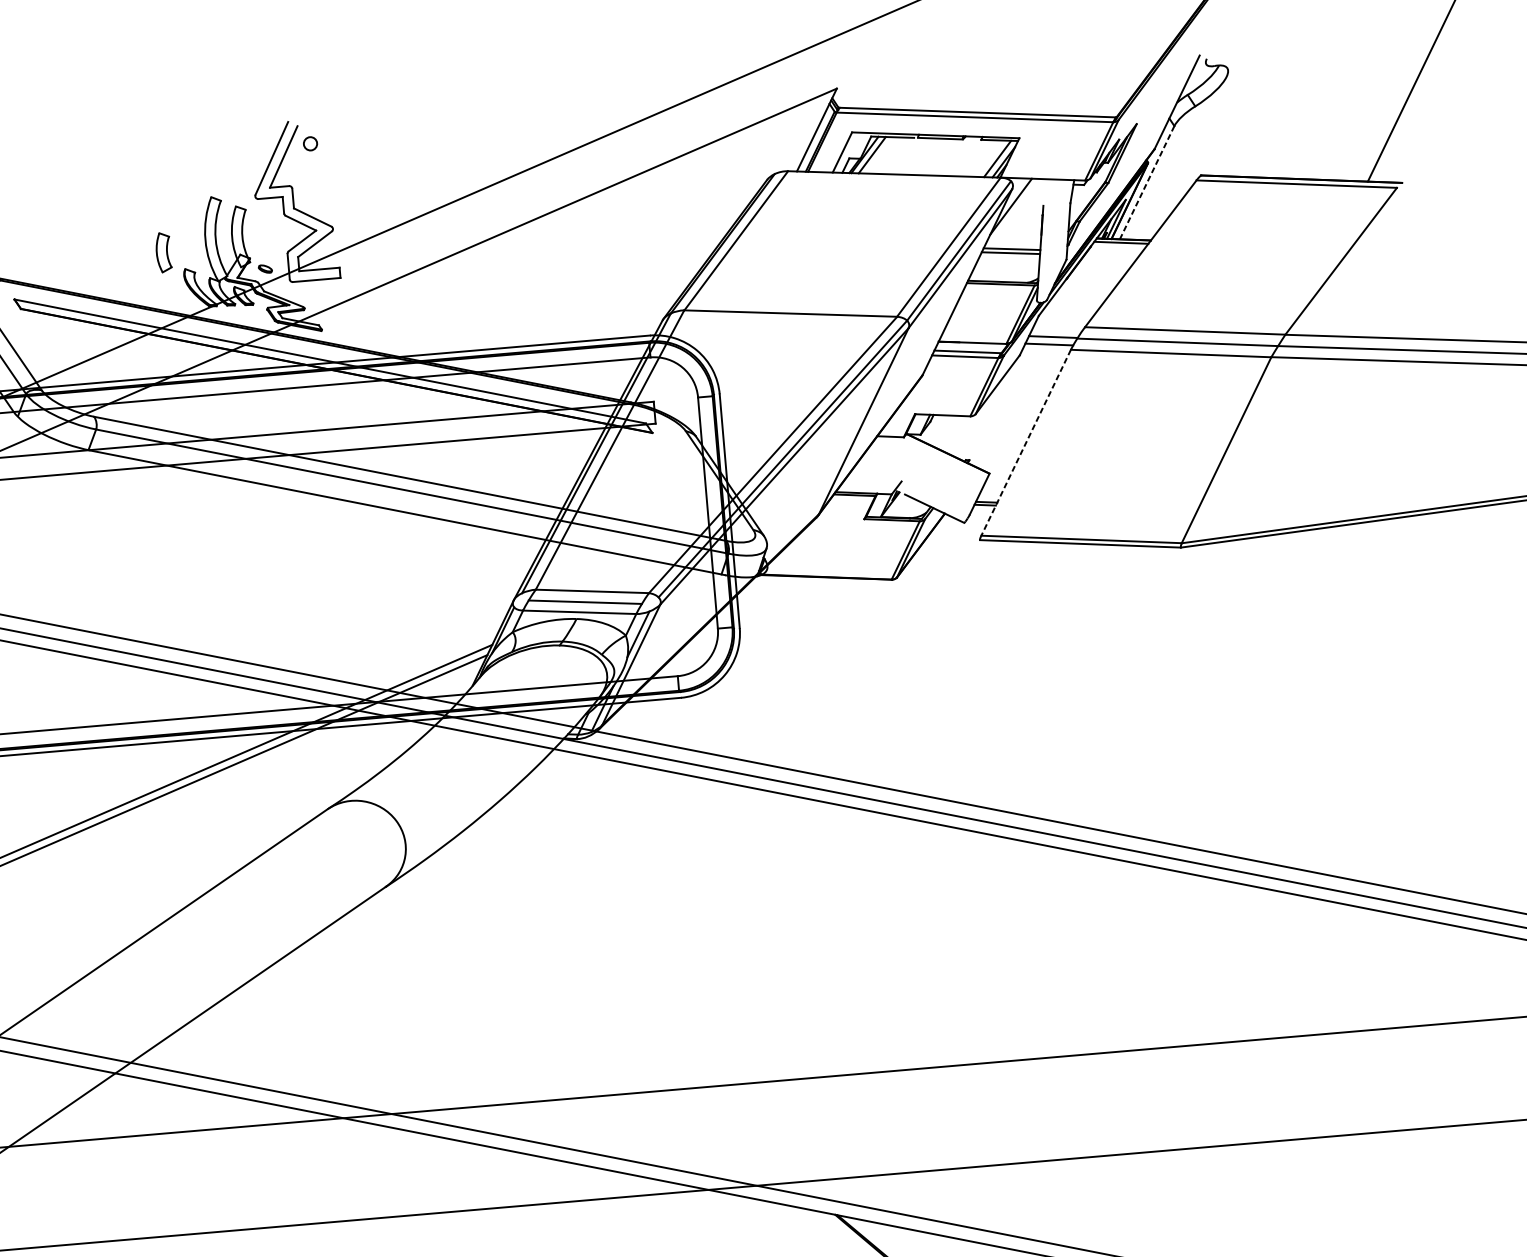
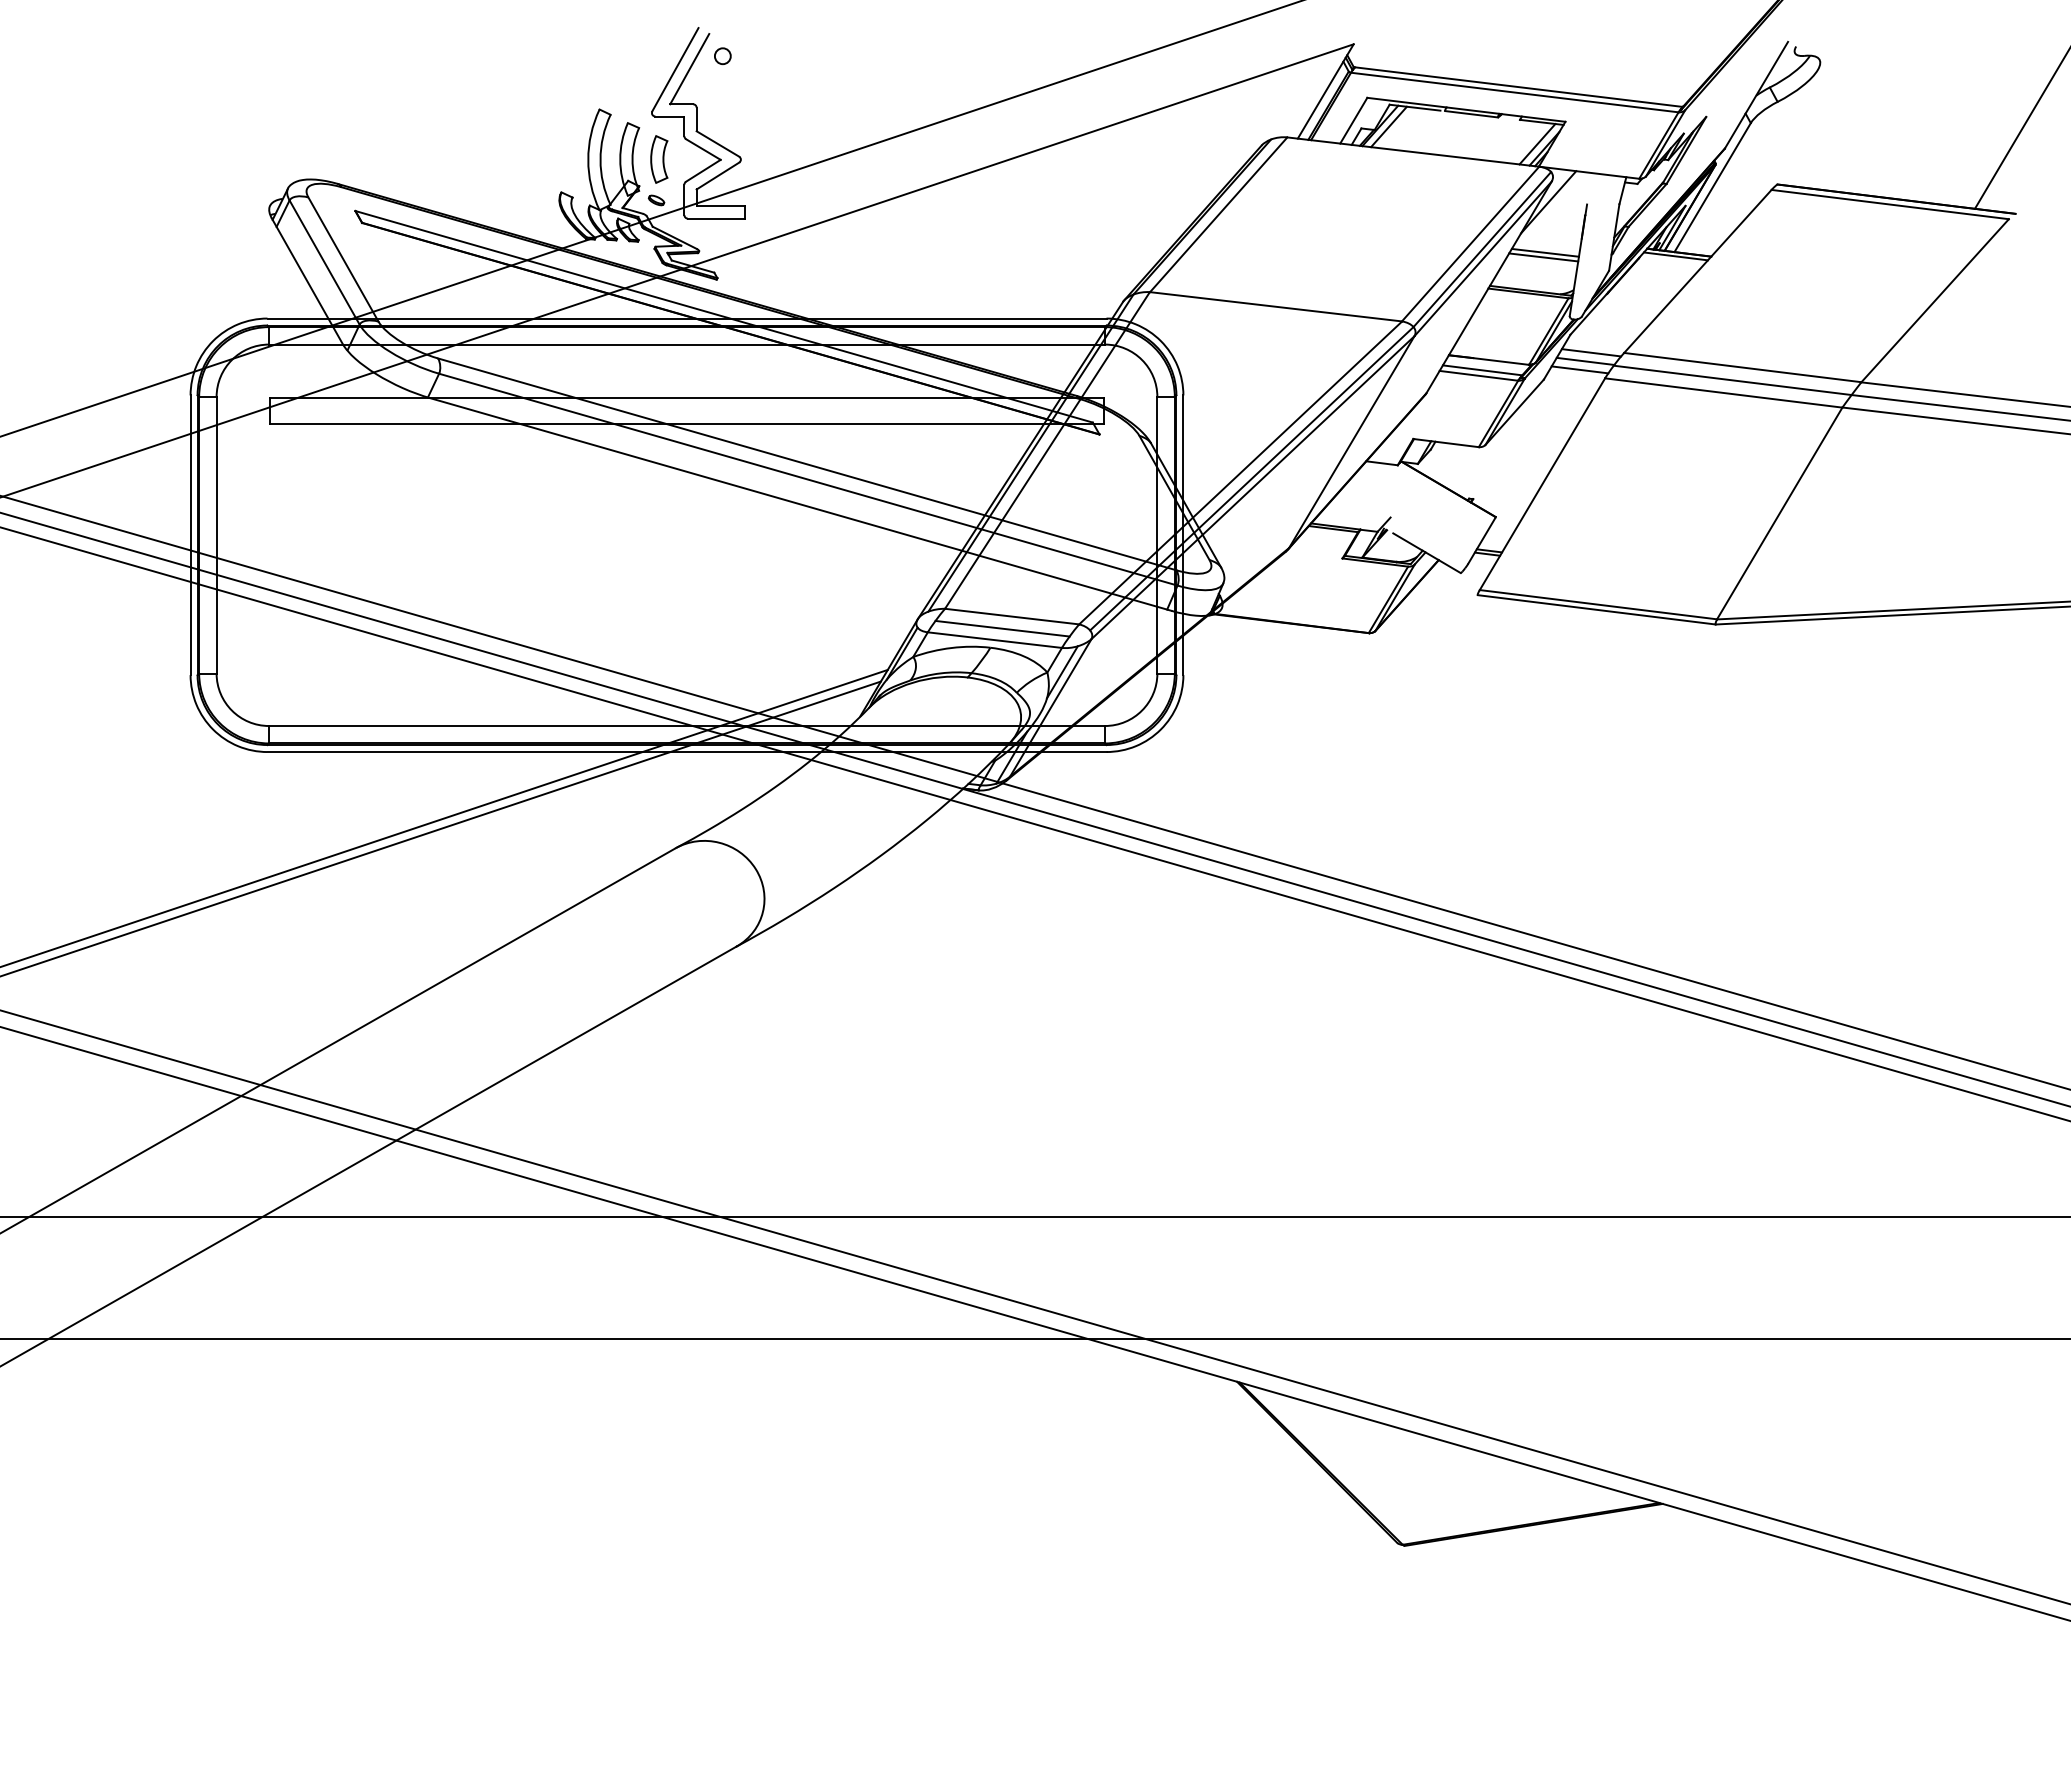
line: (1147, 182) -> (1712, 187), dashed -> solid
part: (163, 252) -> (659, 159), moved
line: (1057, 329) -> (1591, 352), added
line: (1026, 443) -> (1542, 484), dashed -> solid

